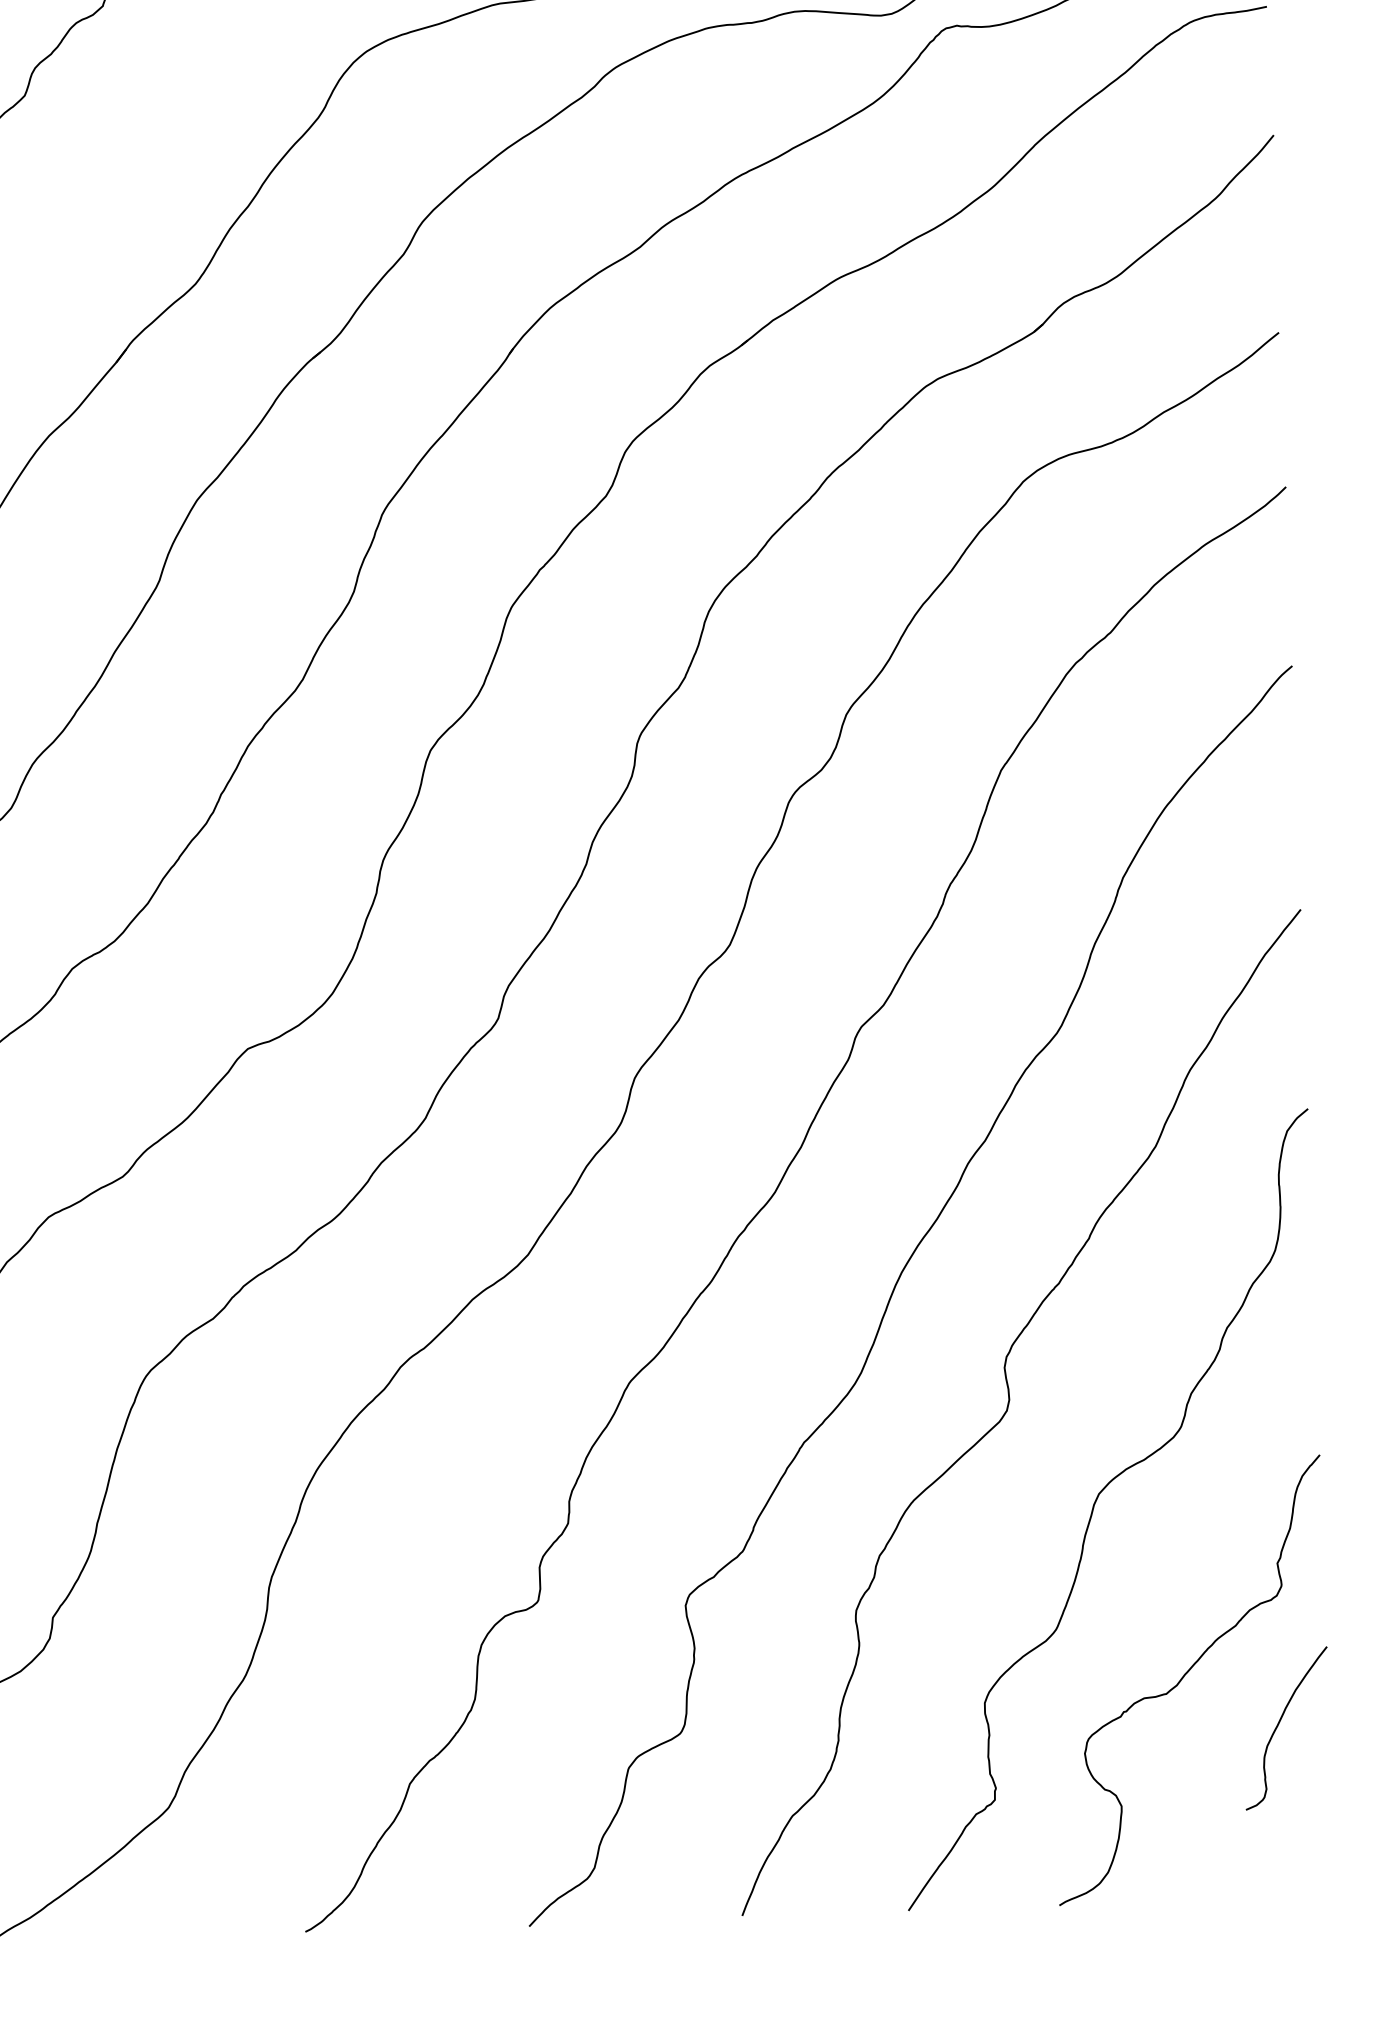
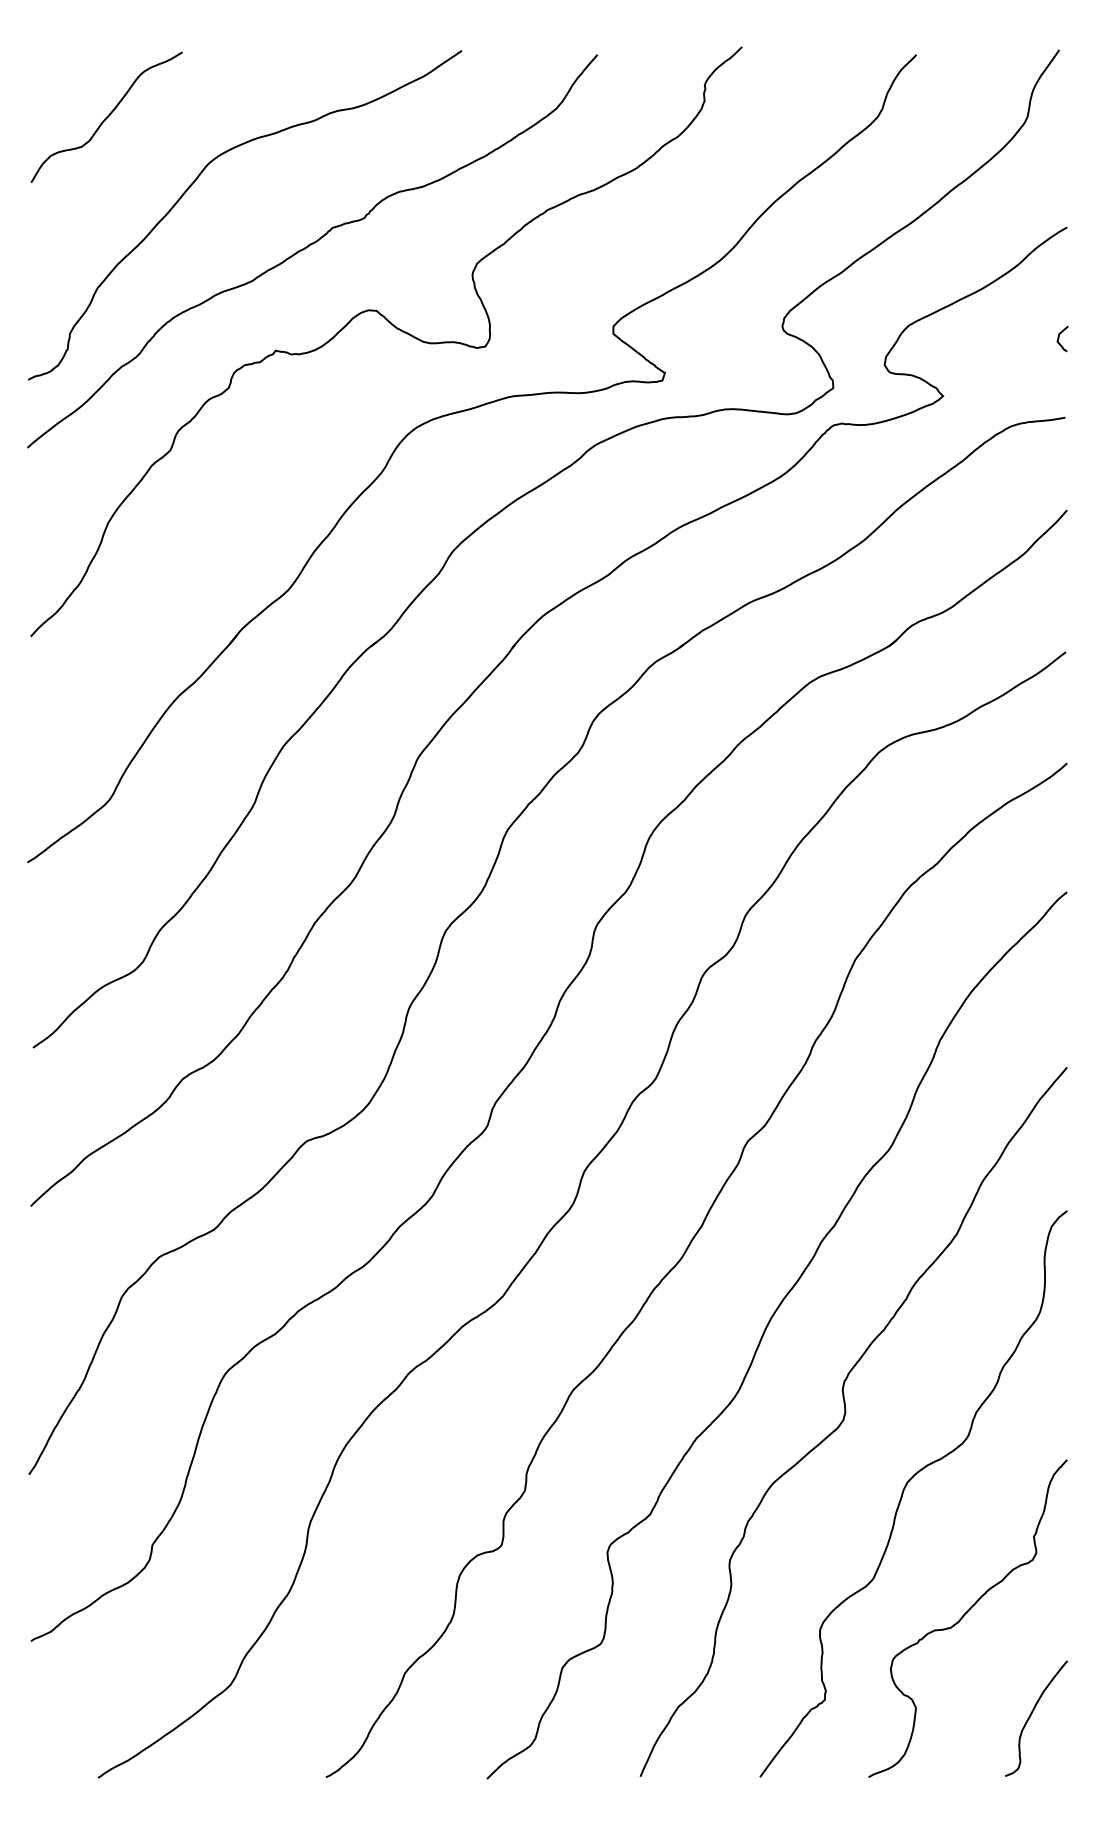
curve: (1279, 1724) -> (1031, 1715), moved

